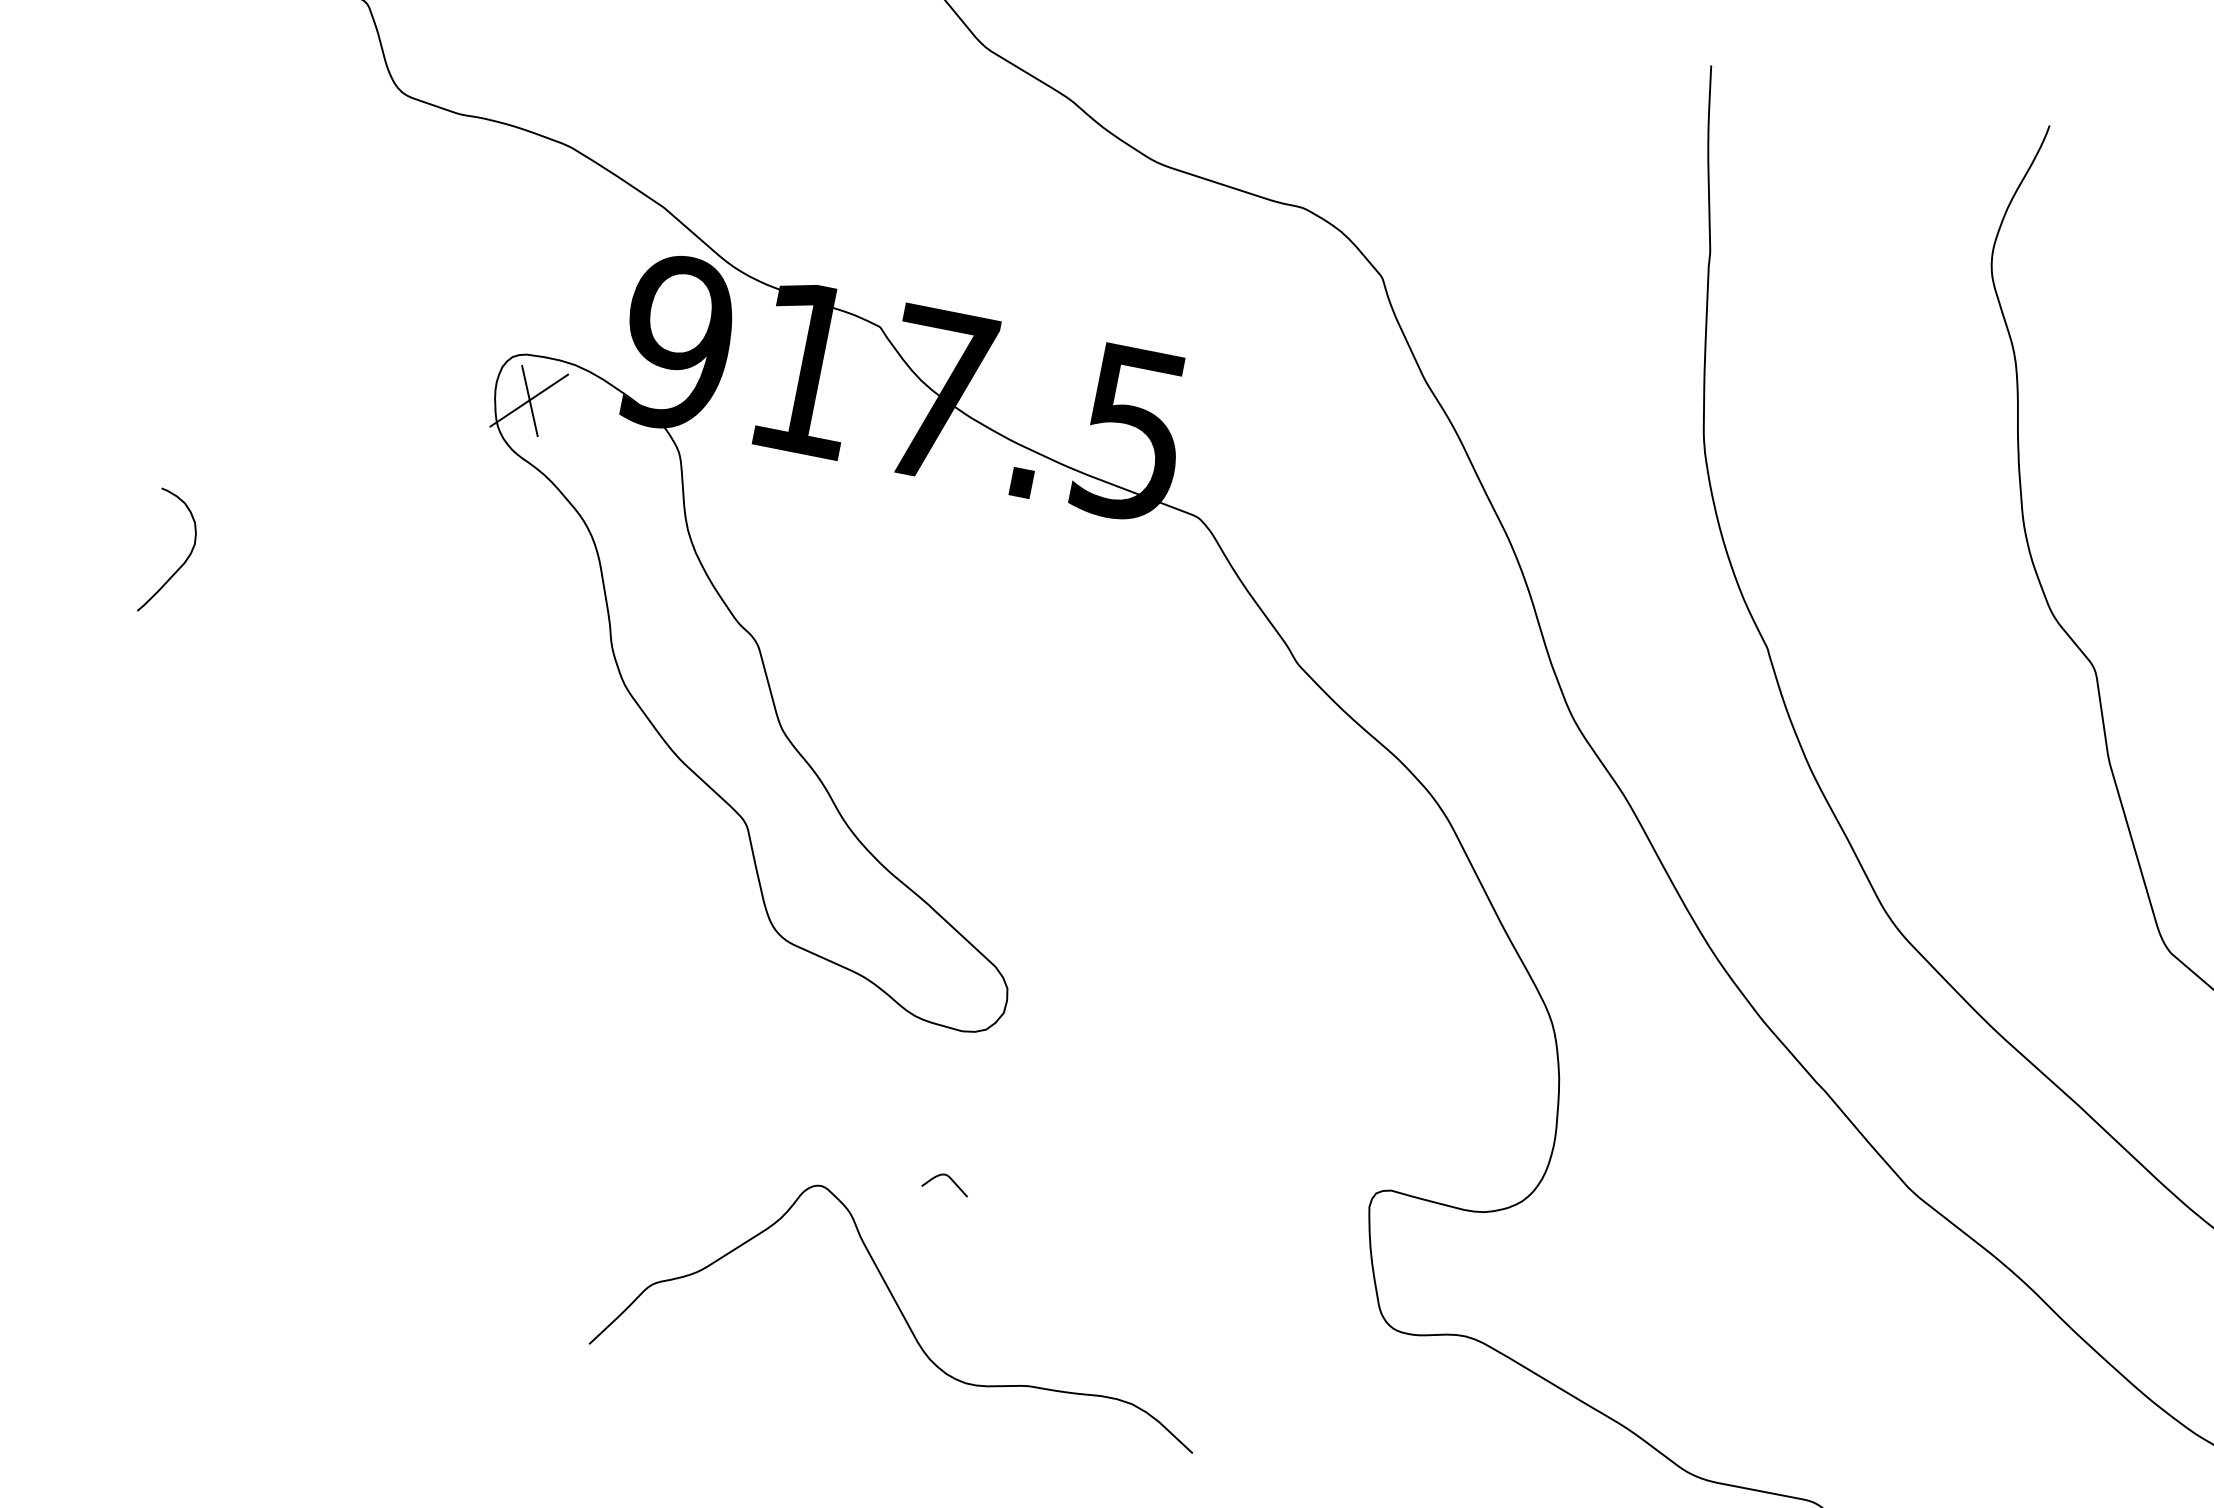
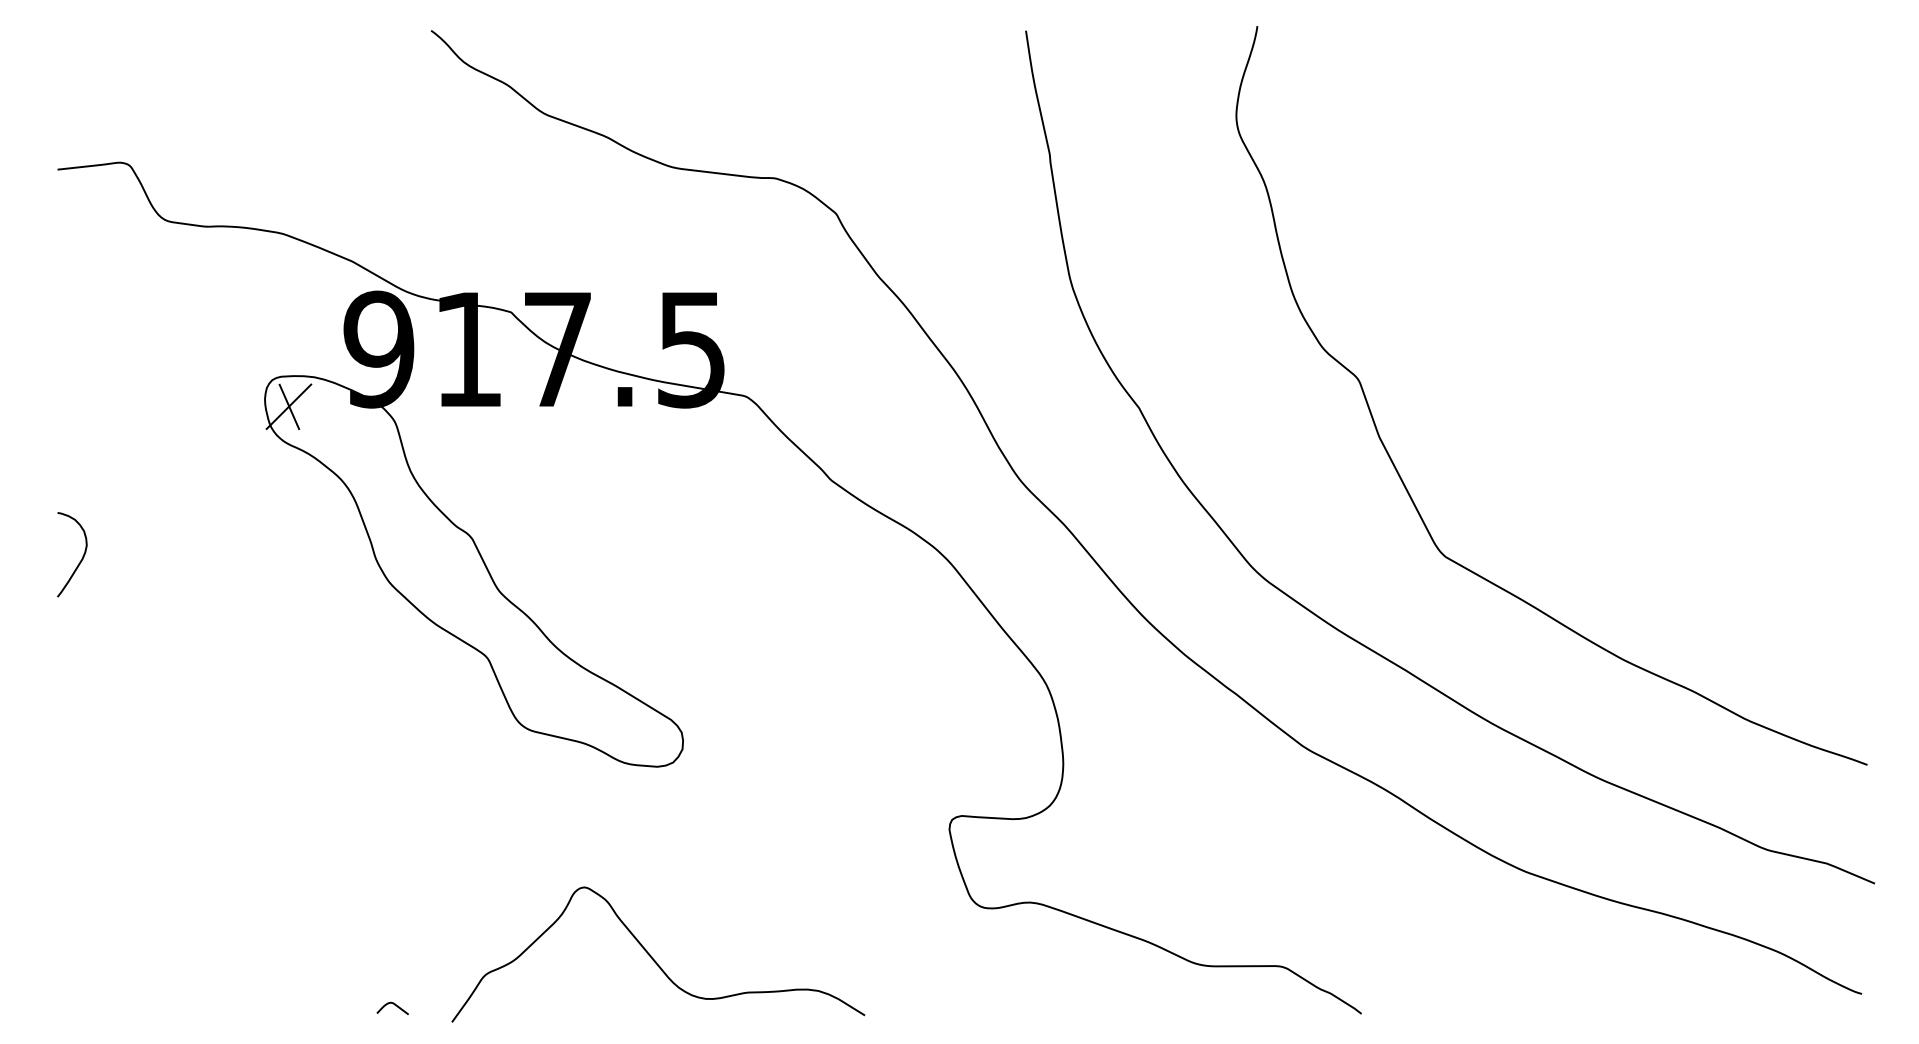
curve: (949, 1179) -> (394, 1005), moved

